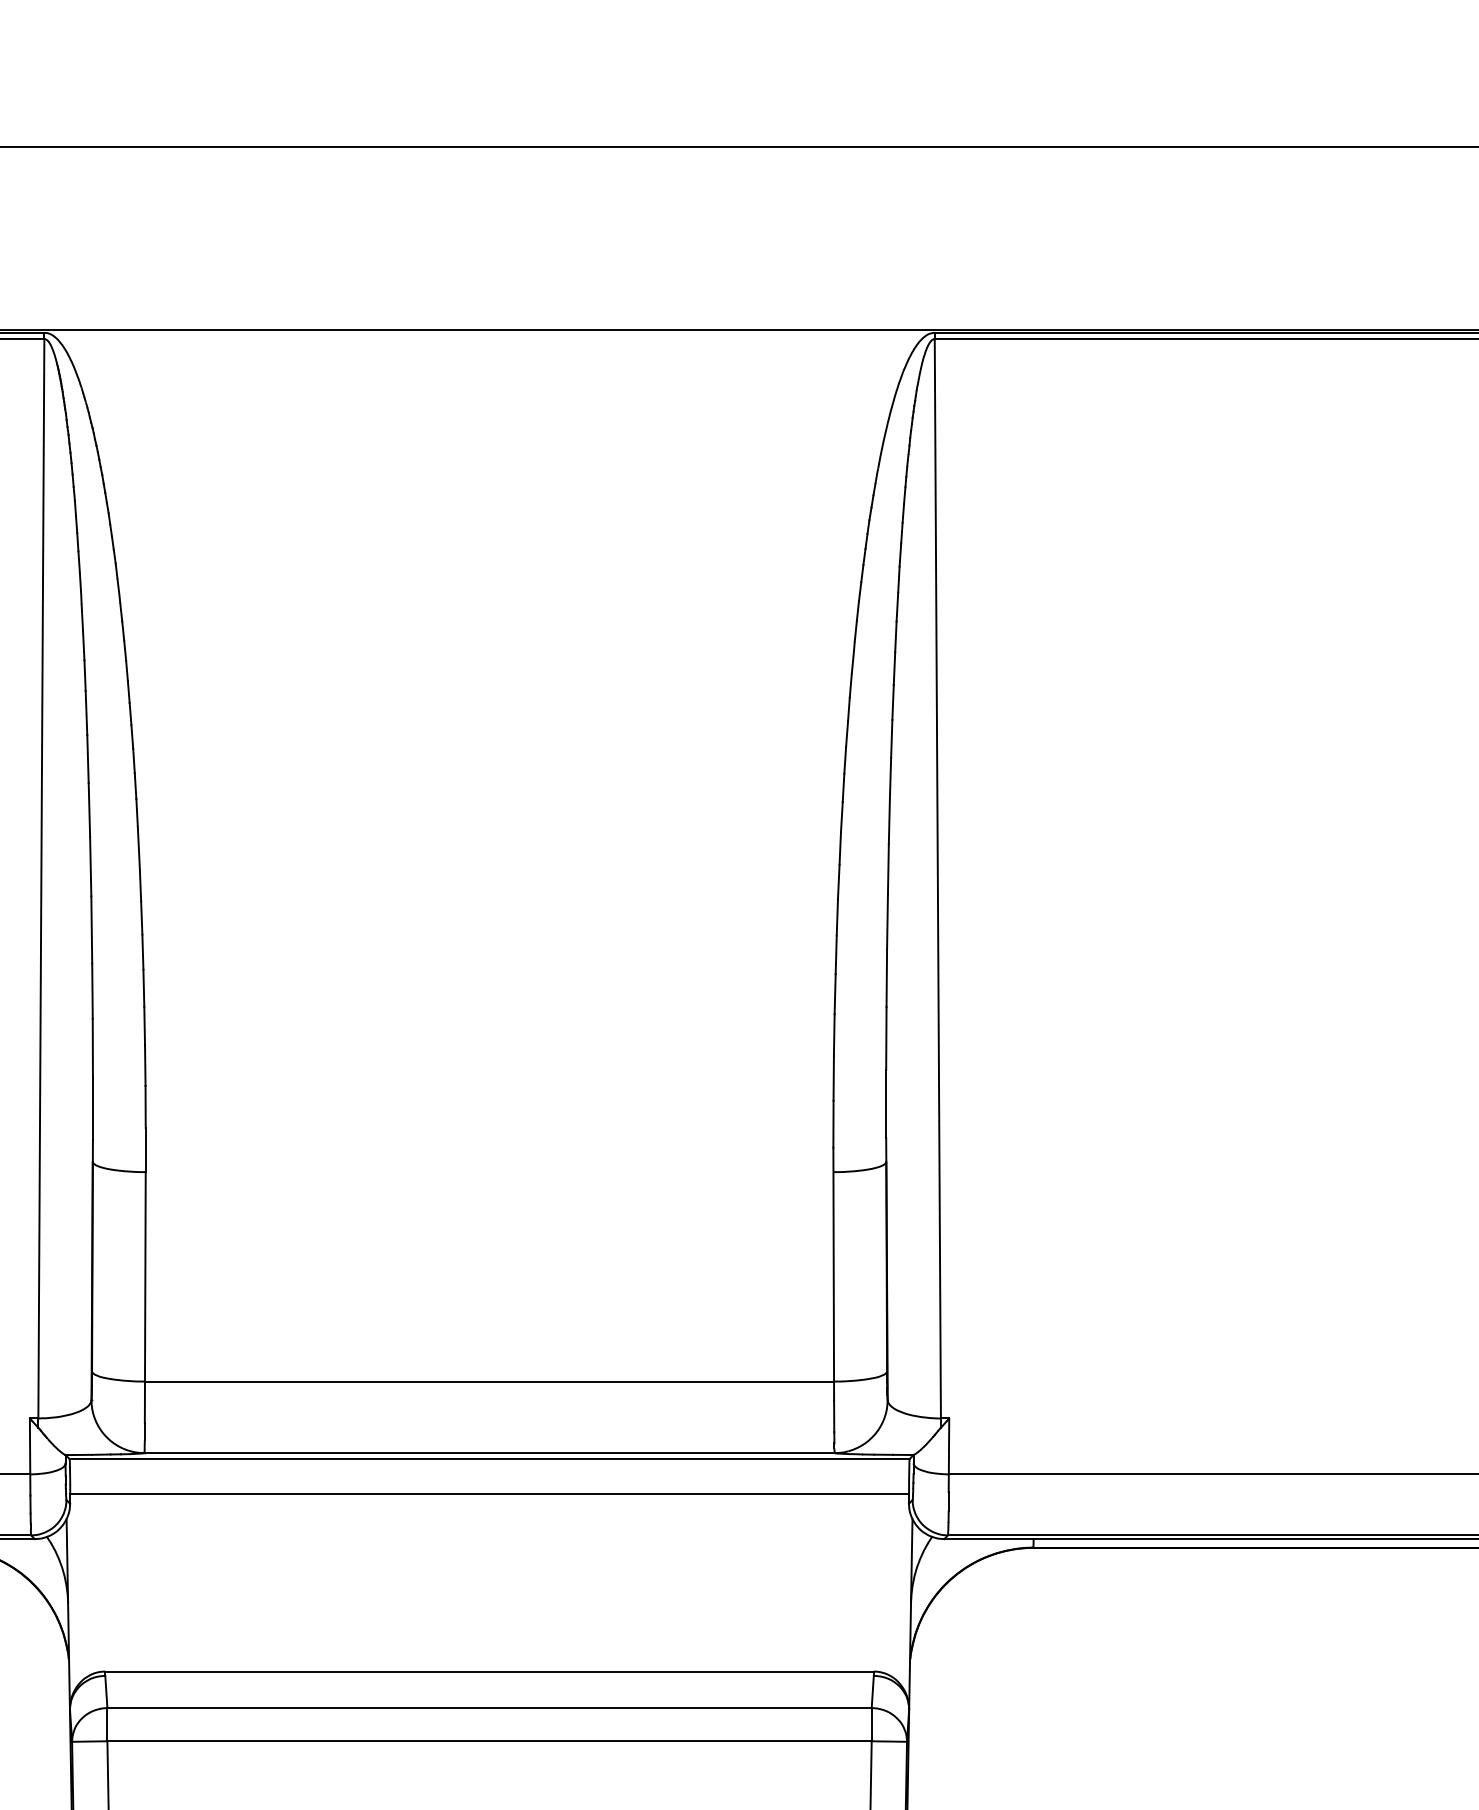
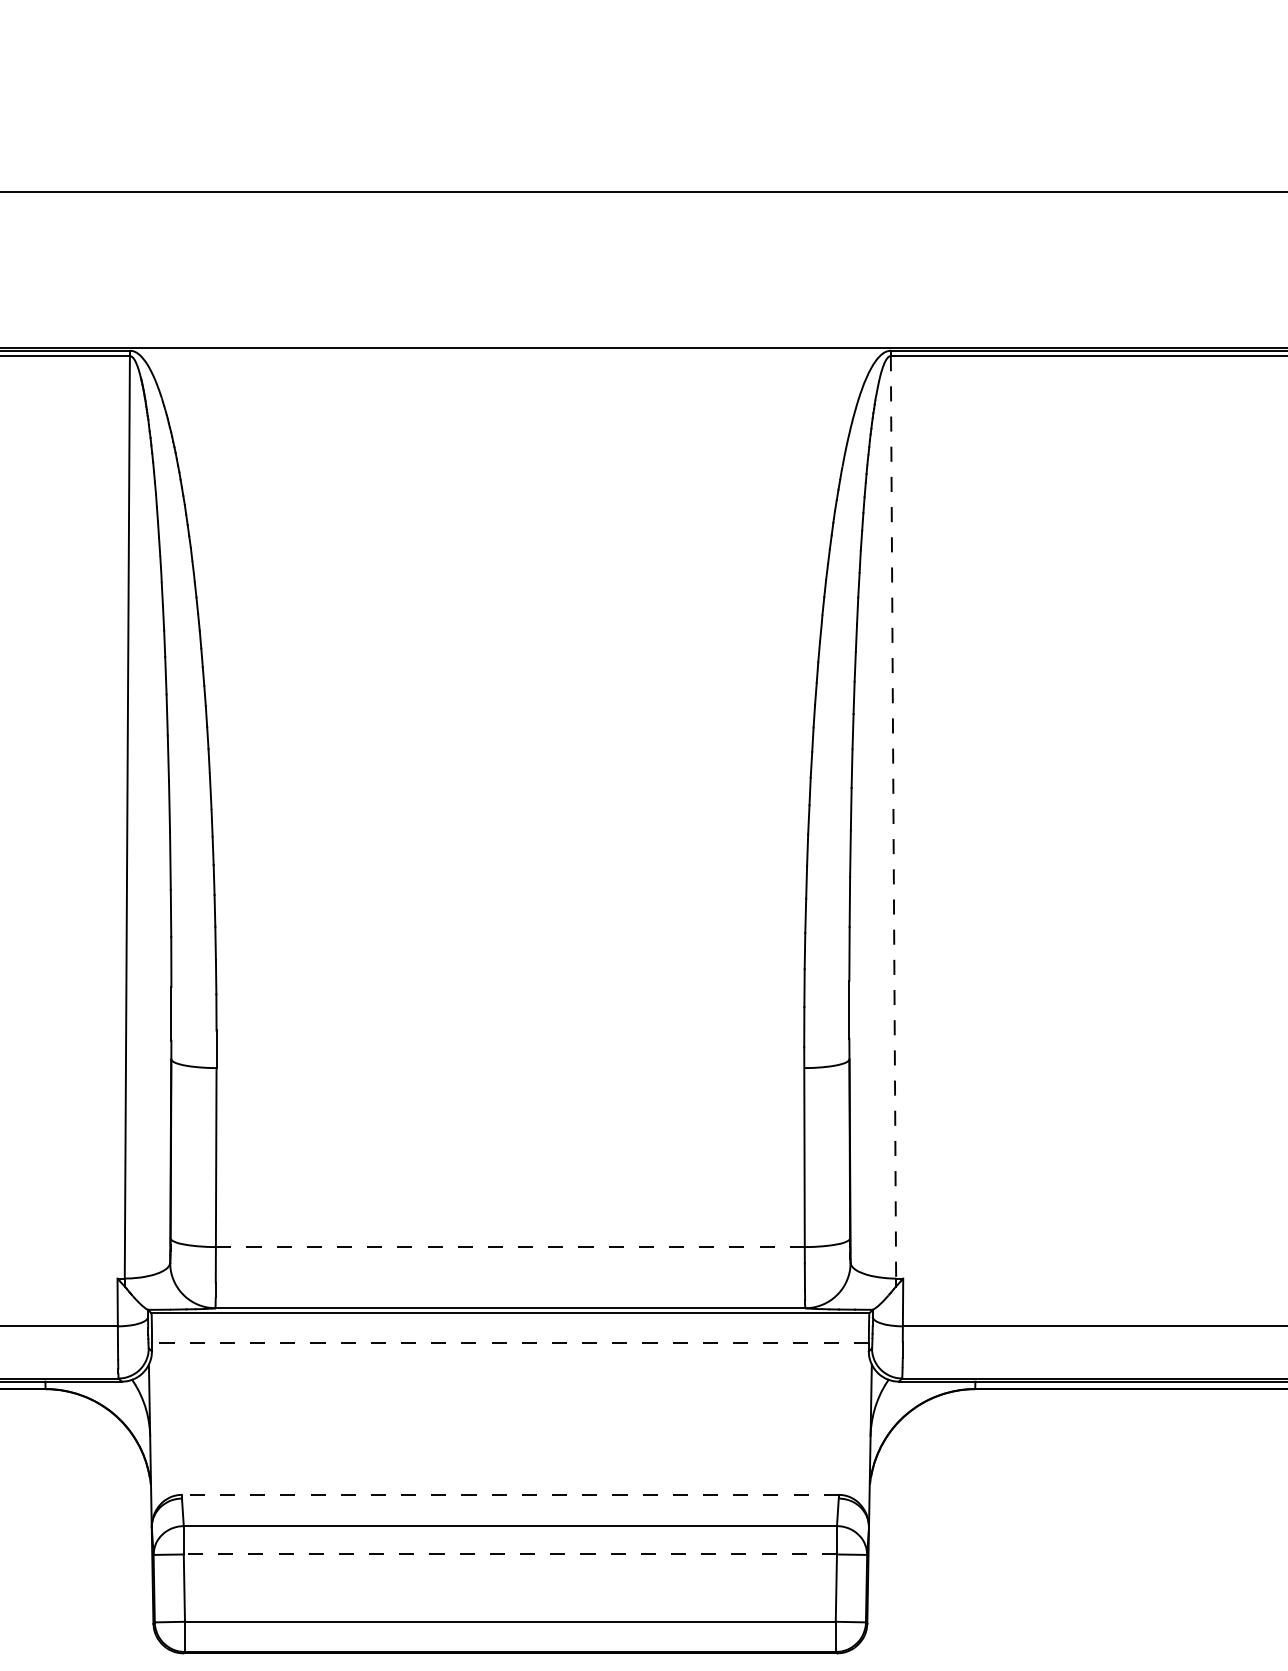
line: (937, 878) -> (893, 817), solid -> dashed
line: (488, 1382) -> (509, 1247), solid -> dashed
line: (488, 1494) -> (509, 1343), solid -> dashed
line: (488, 1671) -> (509, 1494), solid -> dashed
line: (489, 1741) -> (510, 1554), solid -> dashed

